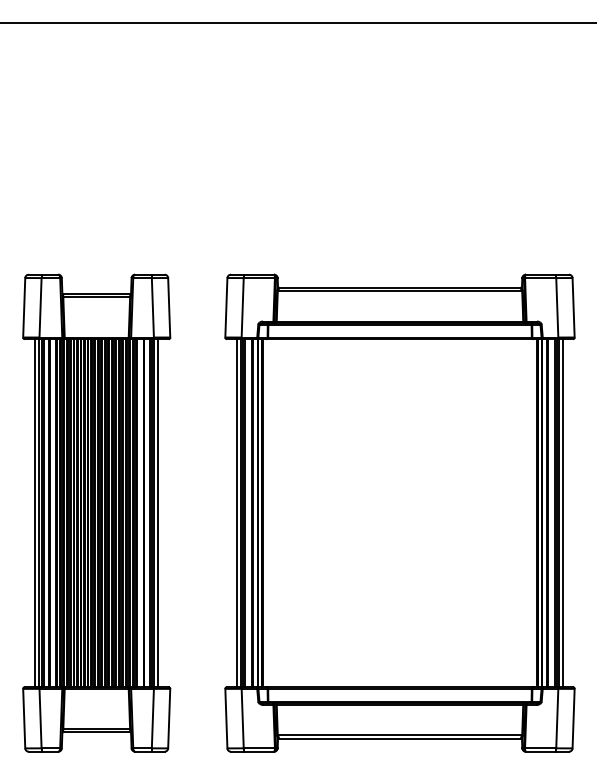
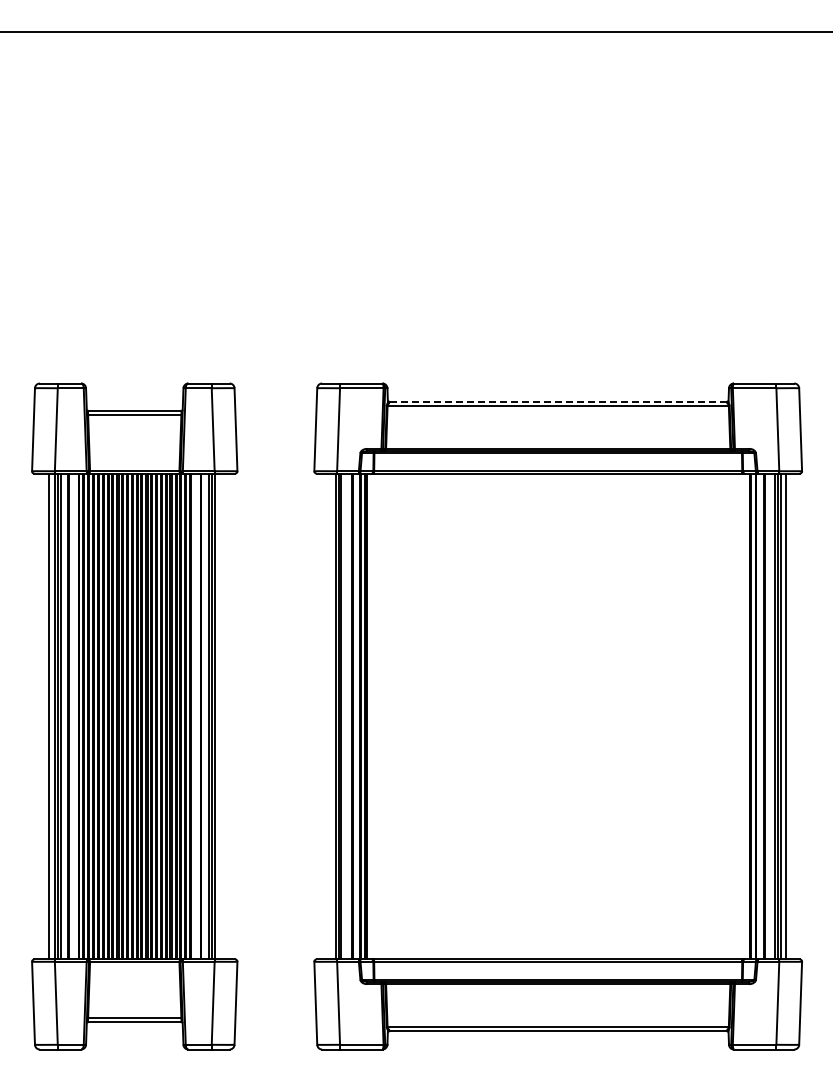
line: (399, 287) -> (557, 401), solid -> dashed
line: (158, 513) -> (220, 716), removed
line: (236, 513) -> (330, 716), removed

